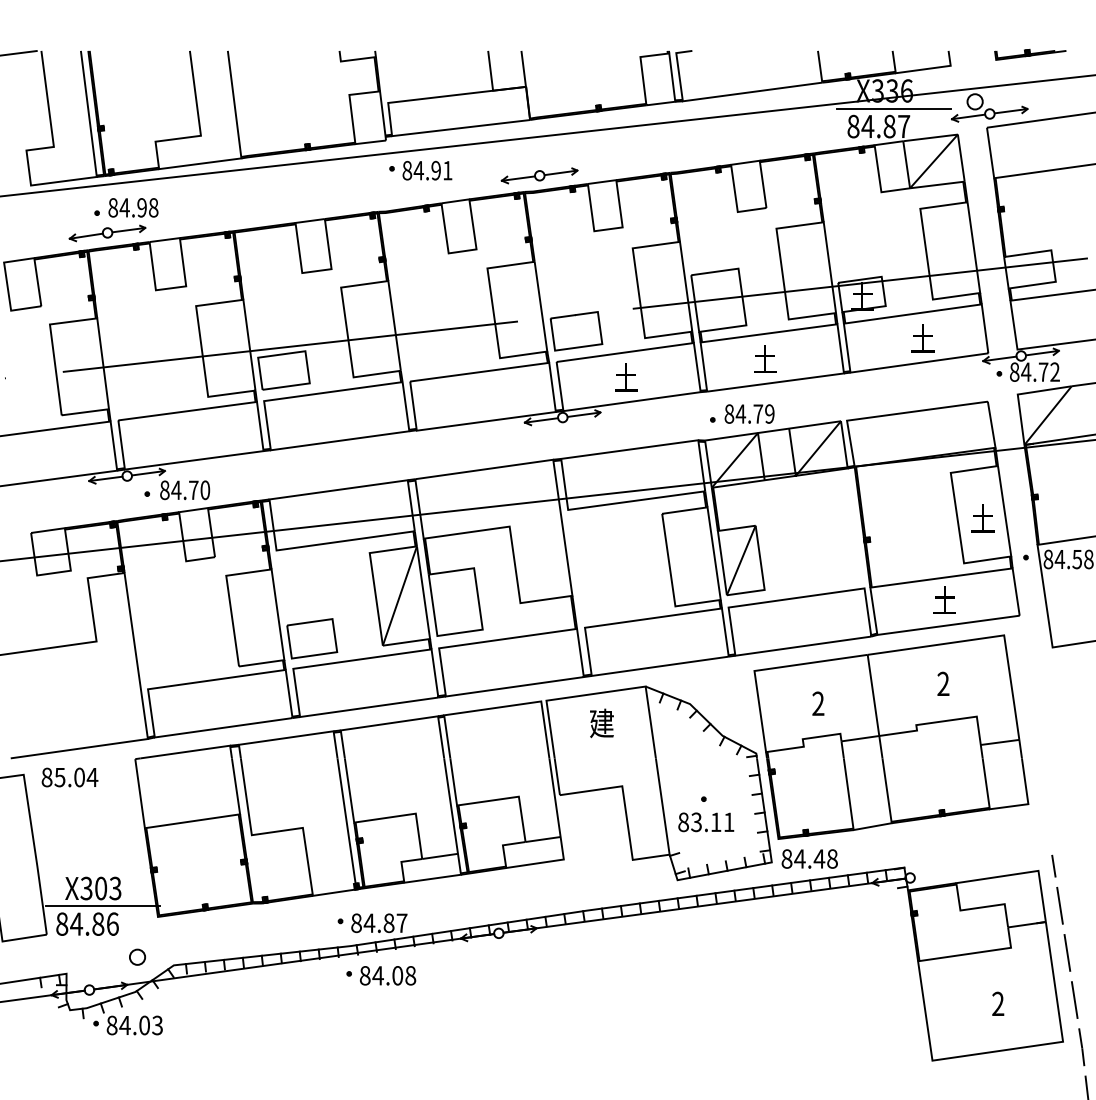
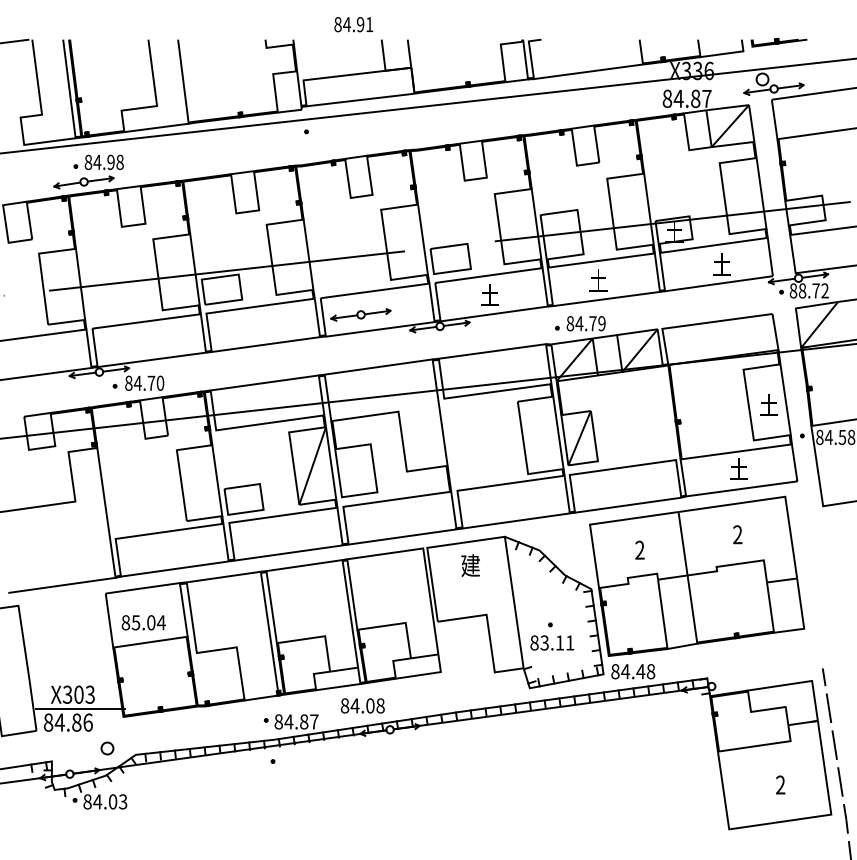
part: (1030, 54) -> (779, 42), moved
line: (893, 108) -> (698, 84), removed
text: (427, 170) -> (353, 24), moved
part: (539, 175) -> (360, 314), moved
text: (1026, 371) -> (802, 290), 84.72 -> 88.72
text: (69, 777) -> (143, 622), moved
text: (388, 975) -> (363, 705), moved

